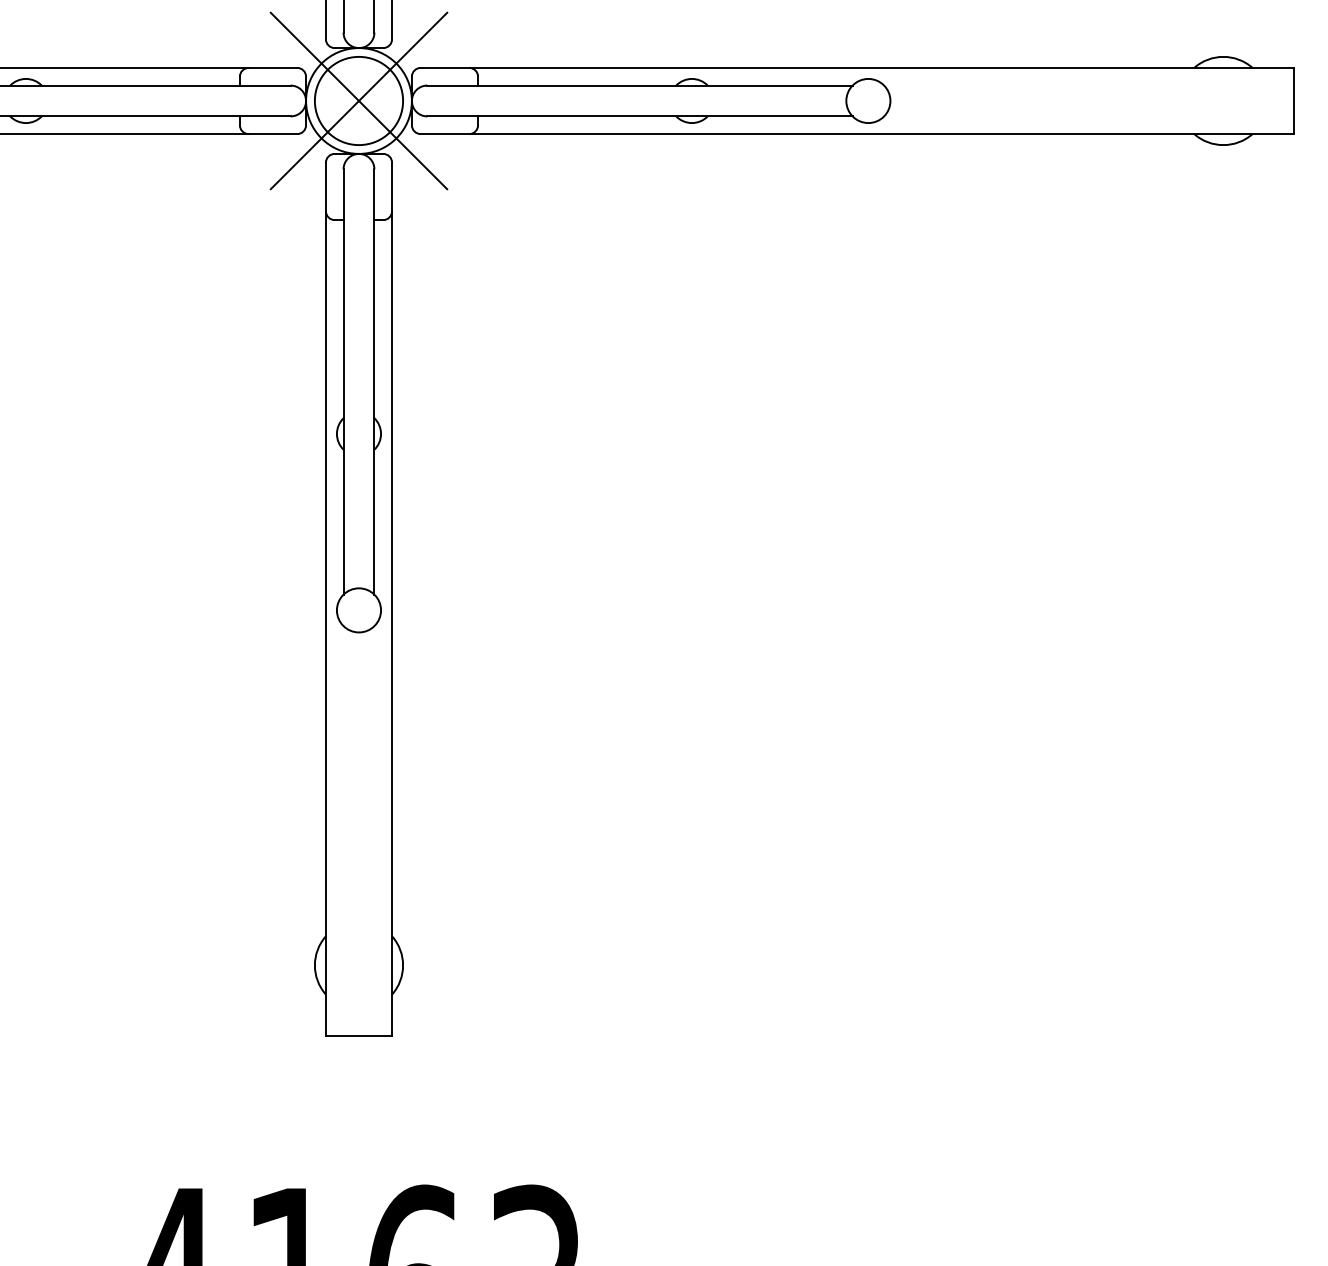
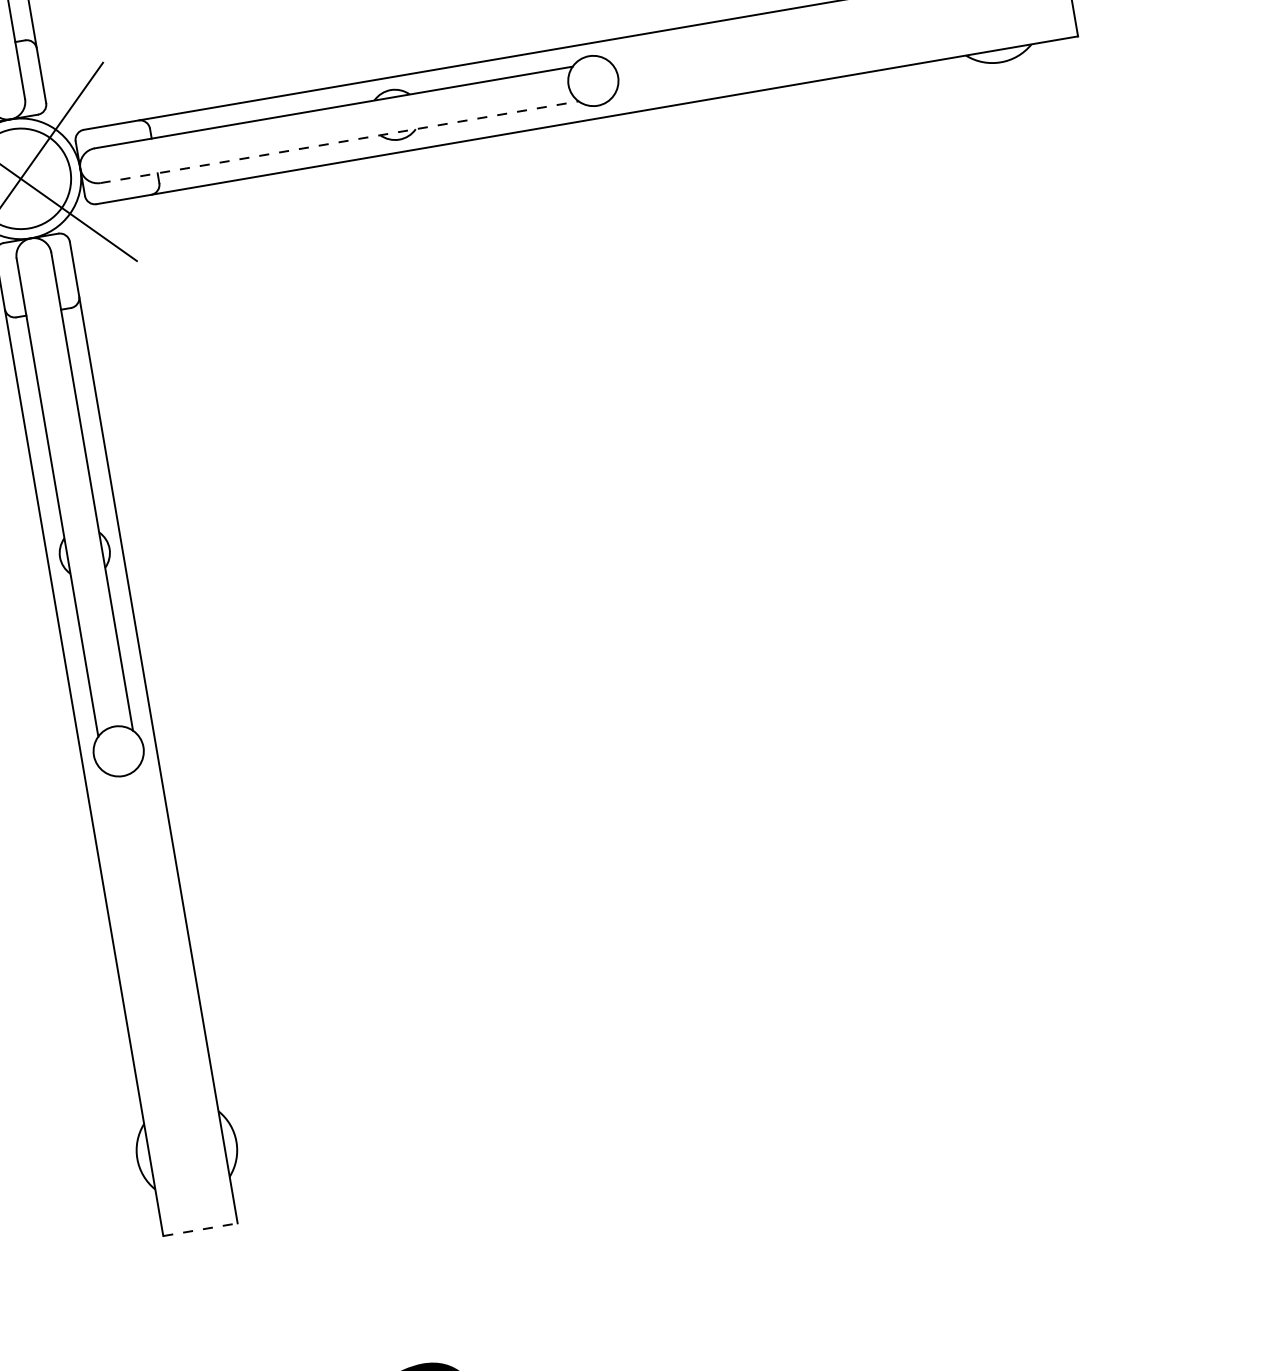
line: (639, 116) -> (339, 142), solid -> dashed
line: (359, 1036) -> (201, 1230), solid -> dashed

